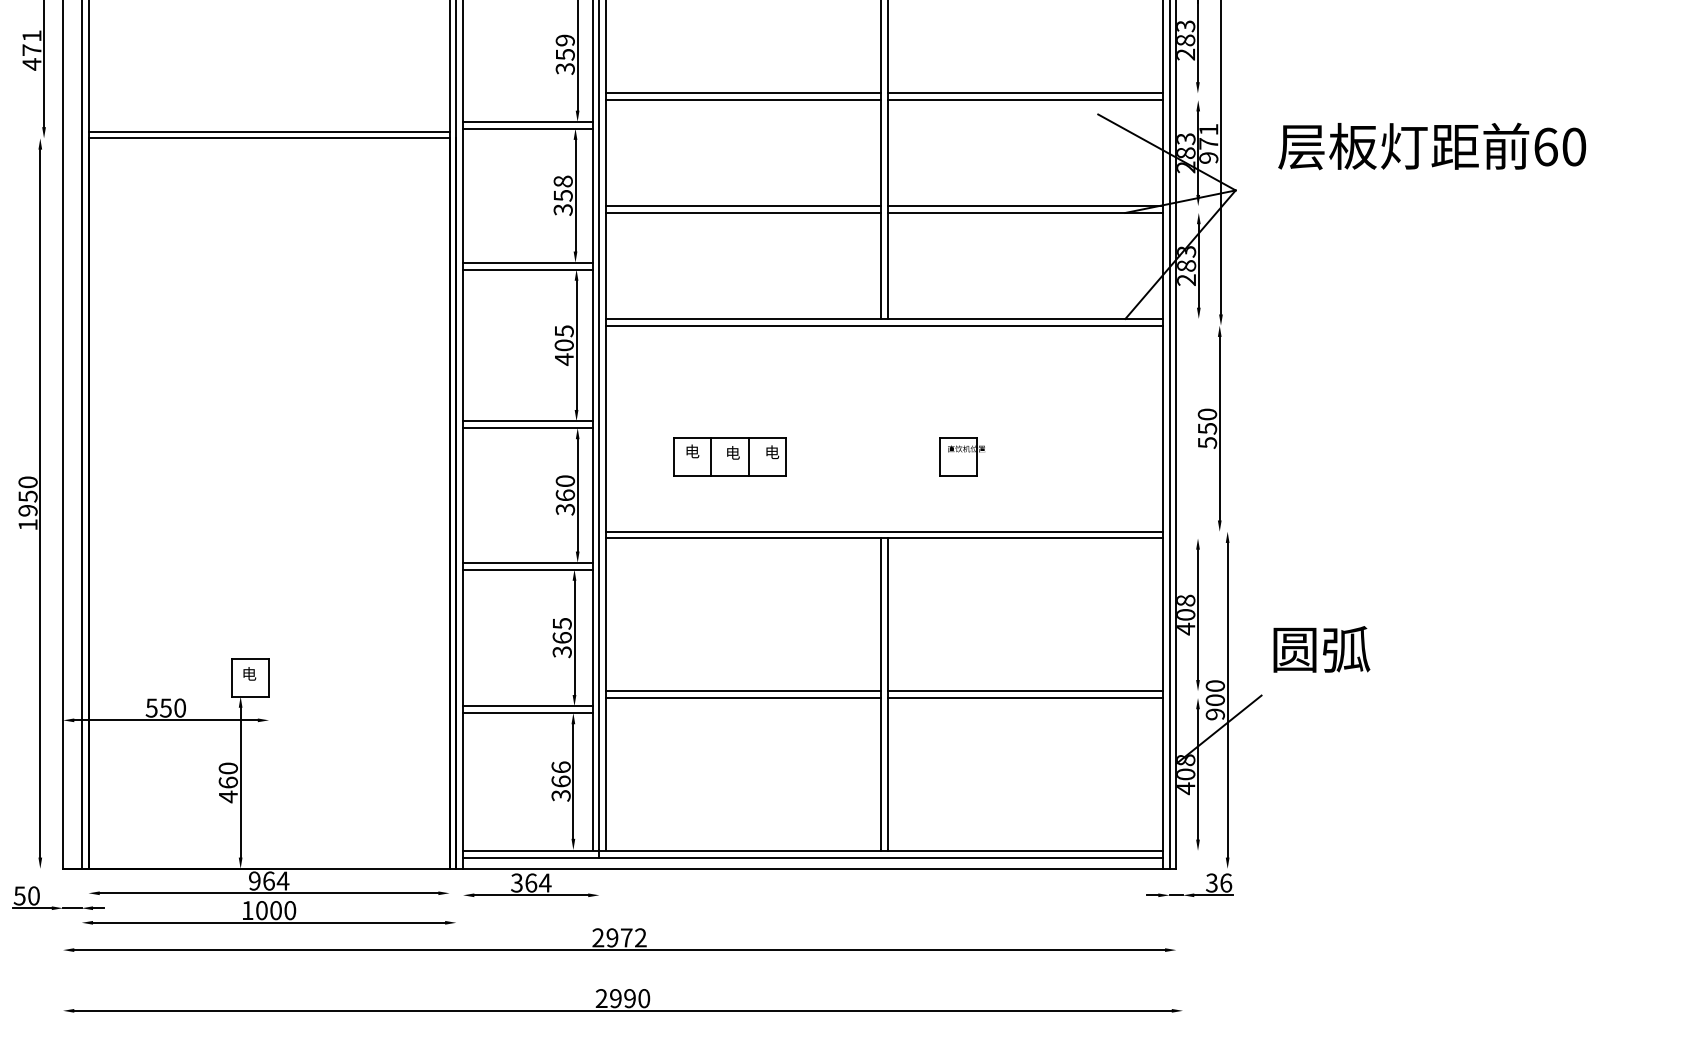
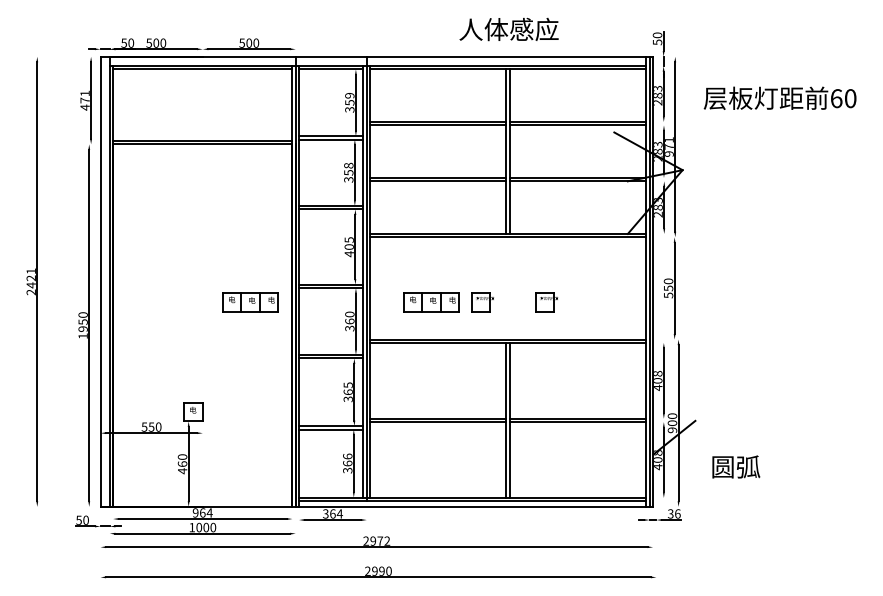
text: (1430, 144) -> (779, 97), moved
part: (365, 457) -> (250, 302), added
part: (832, 457) -> (482, 302), added
text: (1322, 648) -> (736, 466), moved

